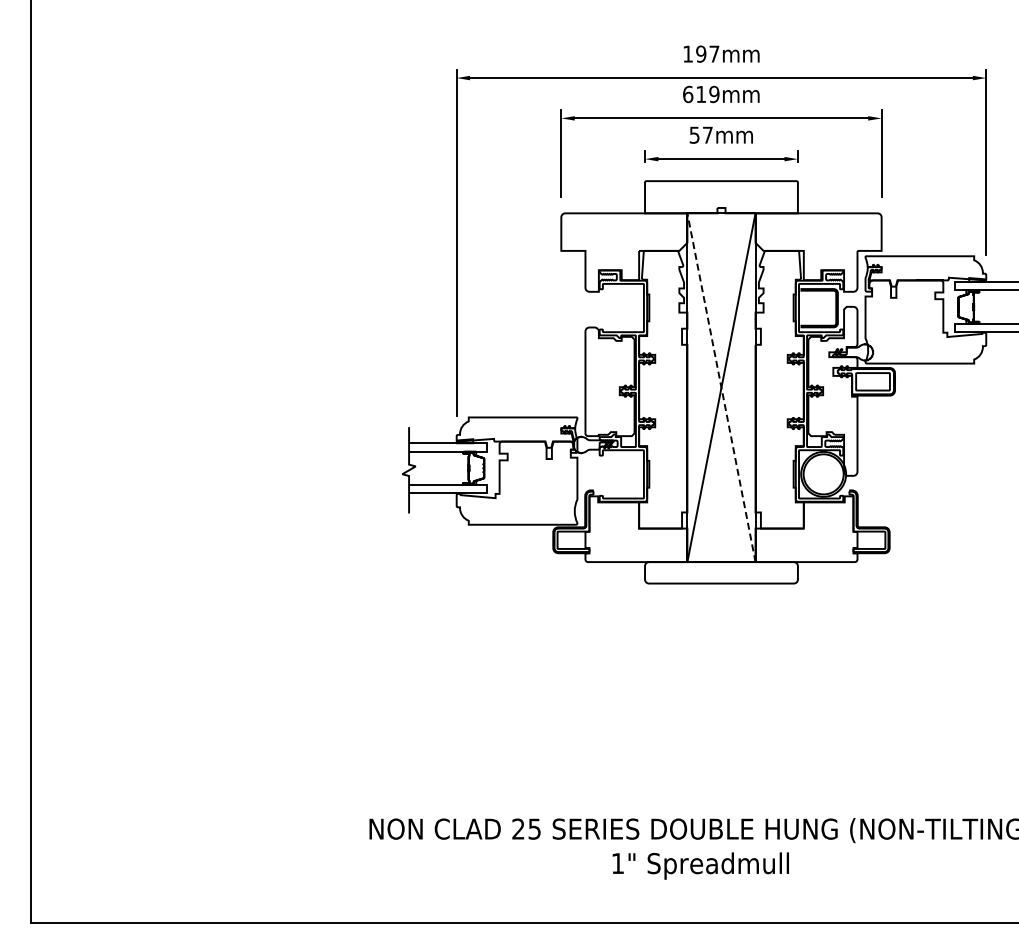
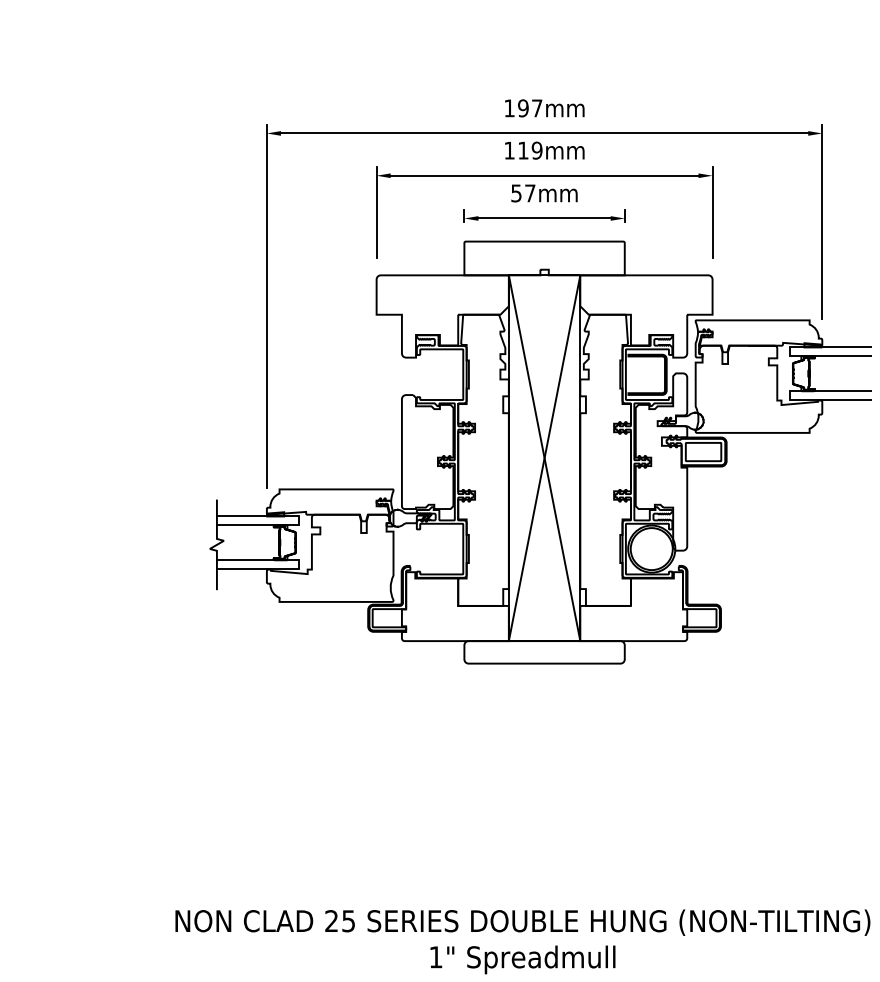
text: (688, 94) -> (510, 150), 619mm -> 119mm
line: (721, 387) -> (544, 457), dashed -> solid

